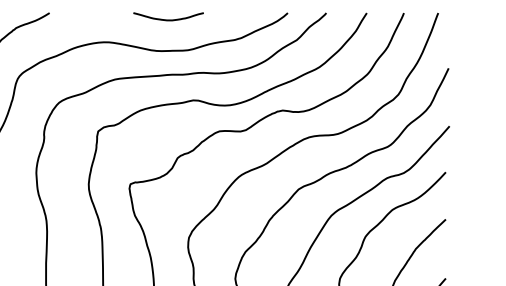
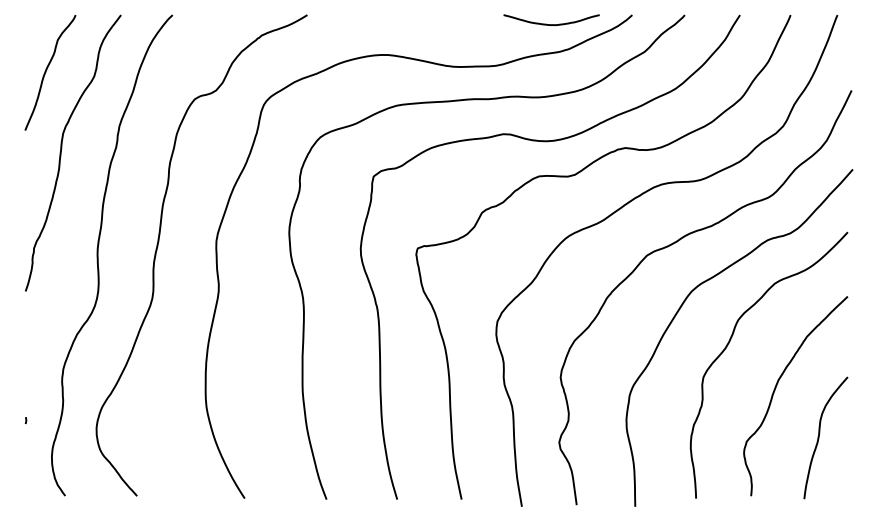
curve: (168, 19) -> (551, 24), moved

